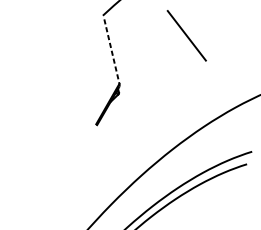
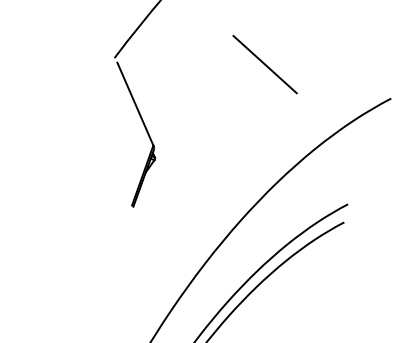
line: (186, 35) -> (264, 64), moved
line: (111, 51) -> (135, 104), dashed -> solid

